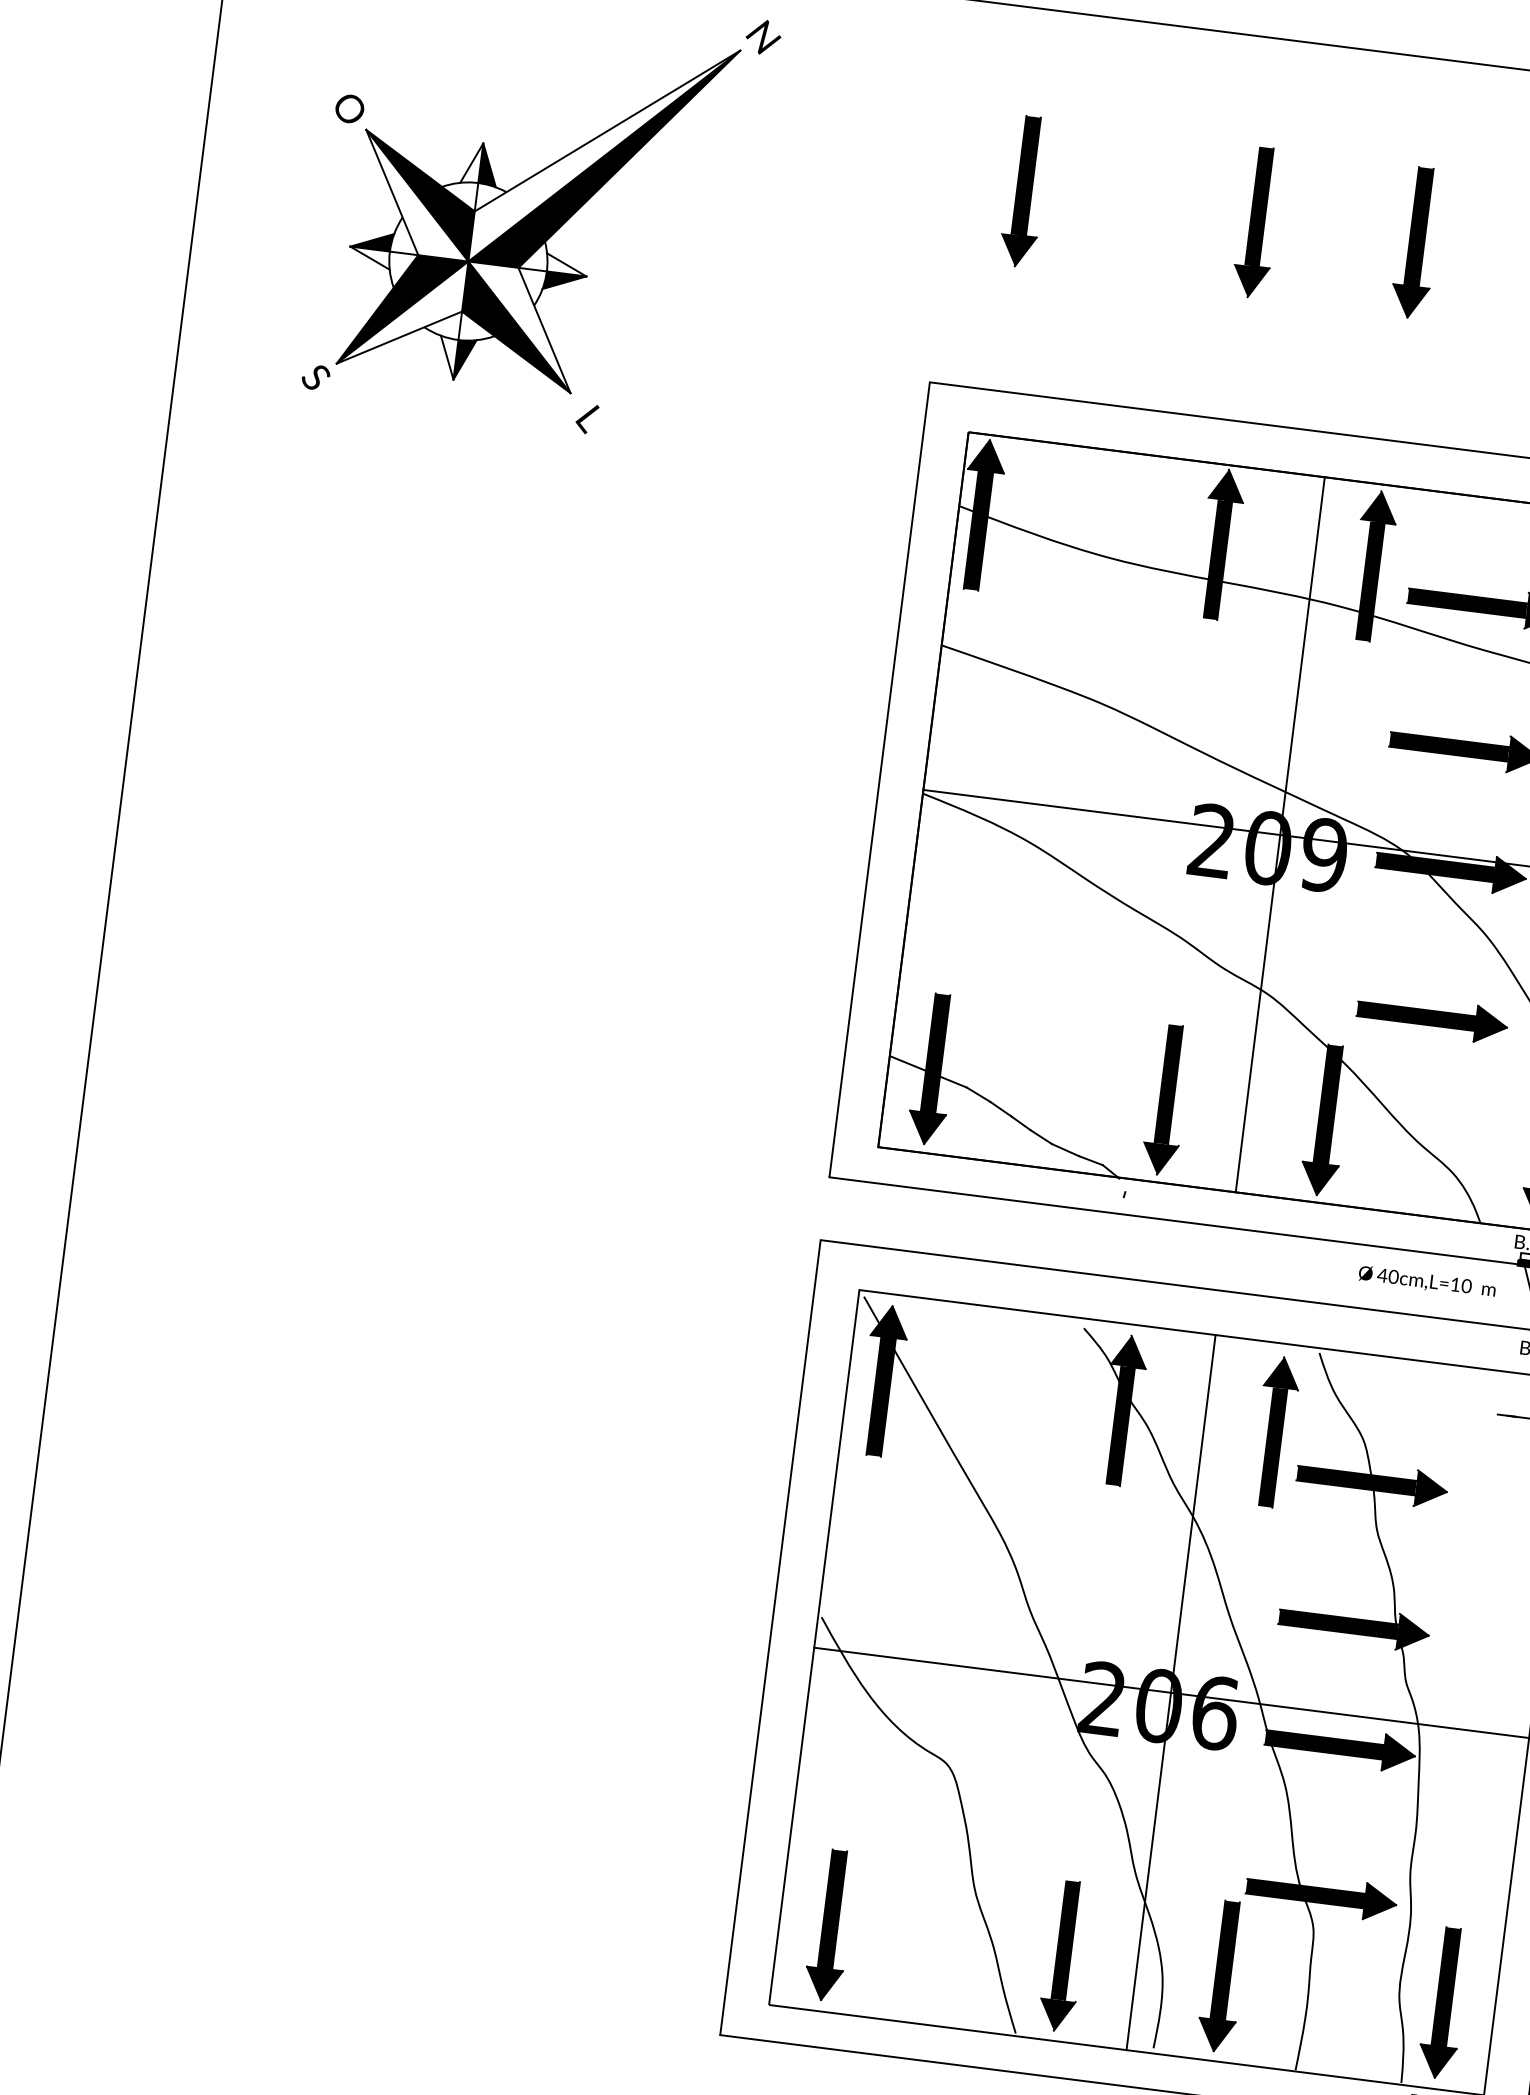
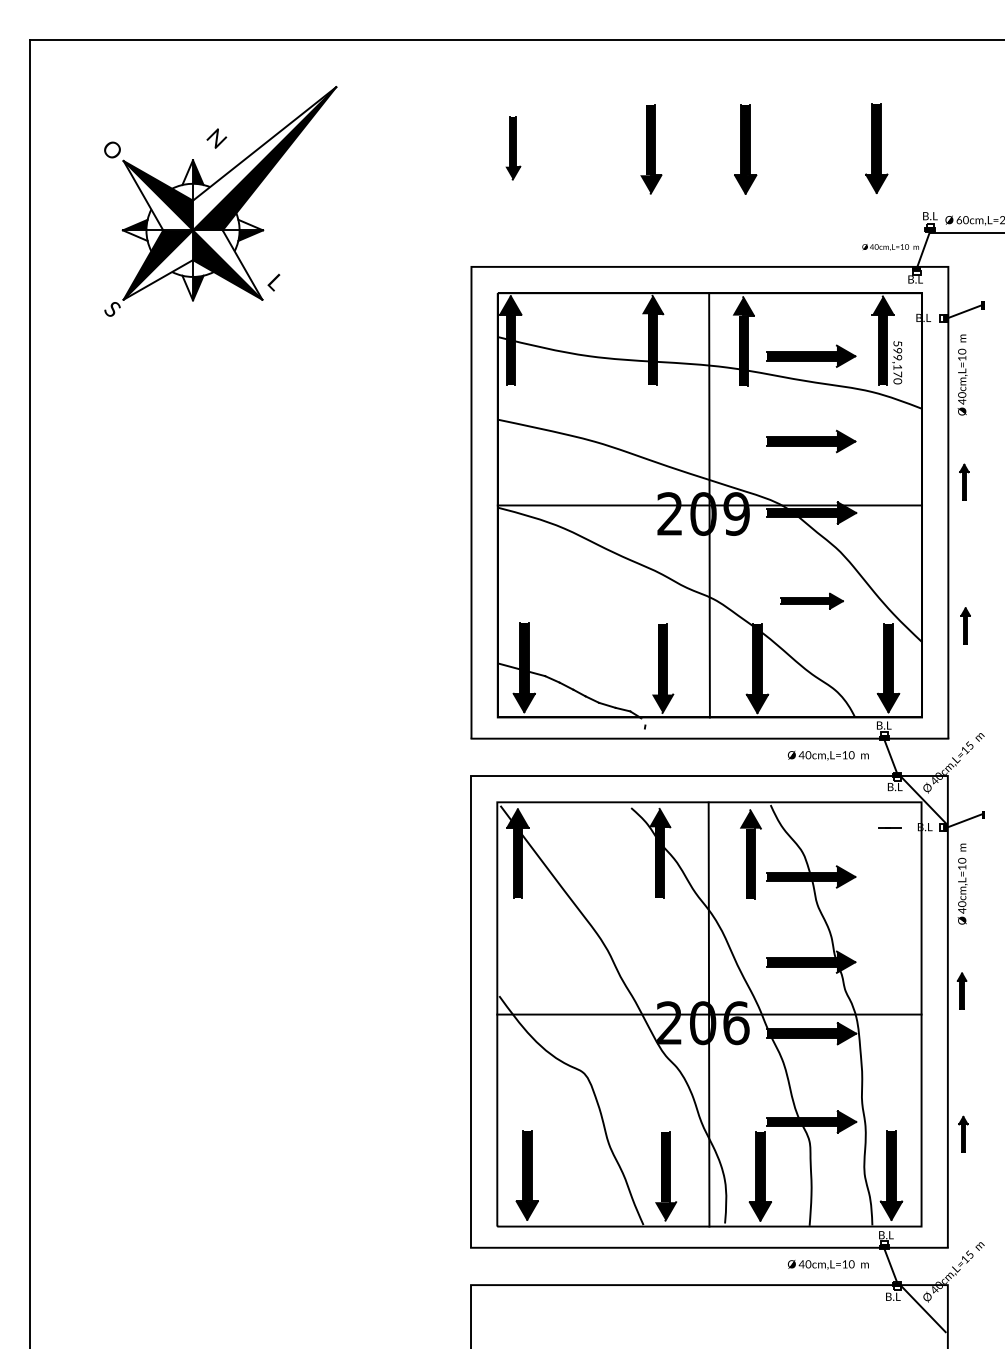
text: (762, 36) -> (216, 138), moved
part: (1025, 191) -> (513, 148), size x0.7
text: (586, 418) -> (273, 282), moved
part: (1431, 1016) -> (811, 600), size x0.7

